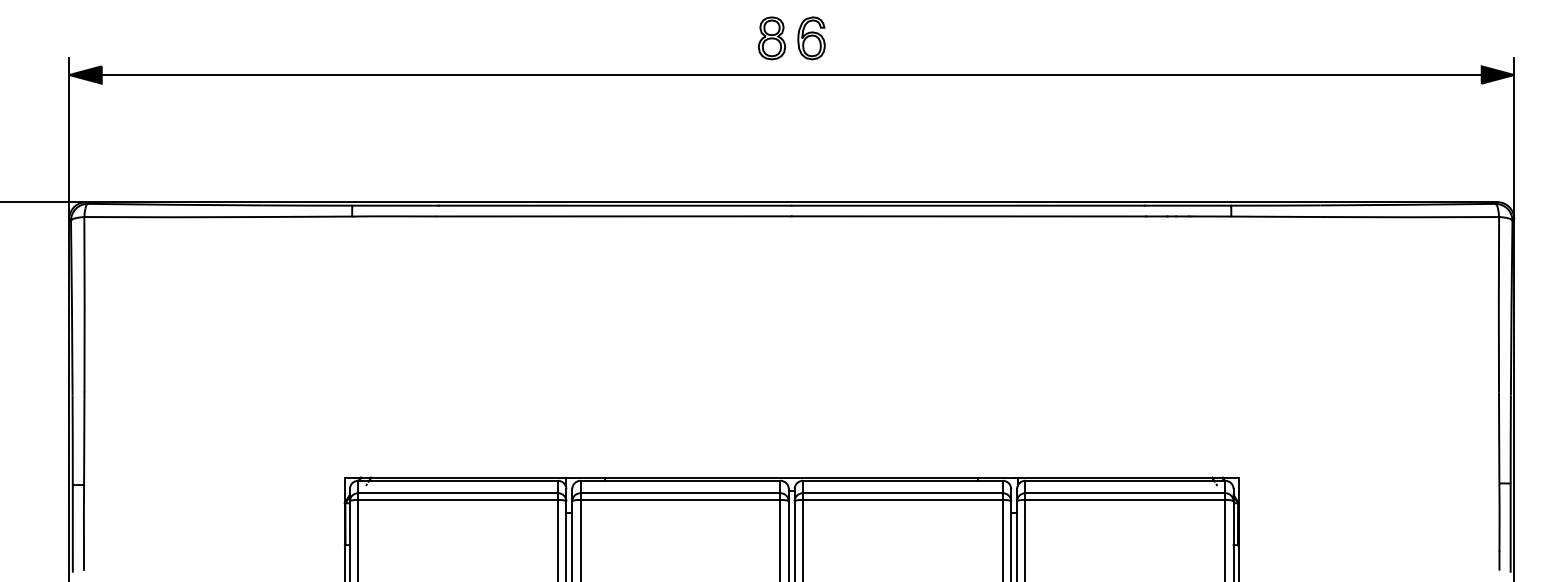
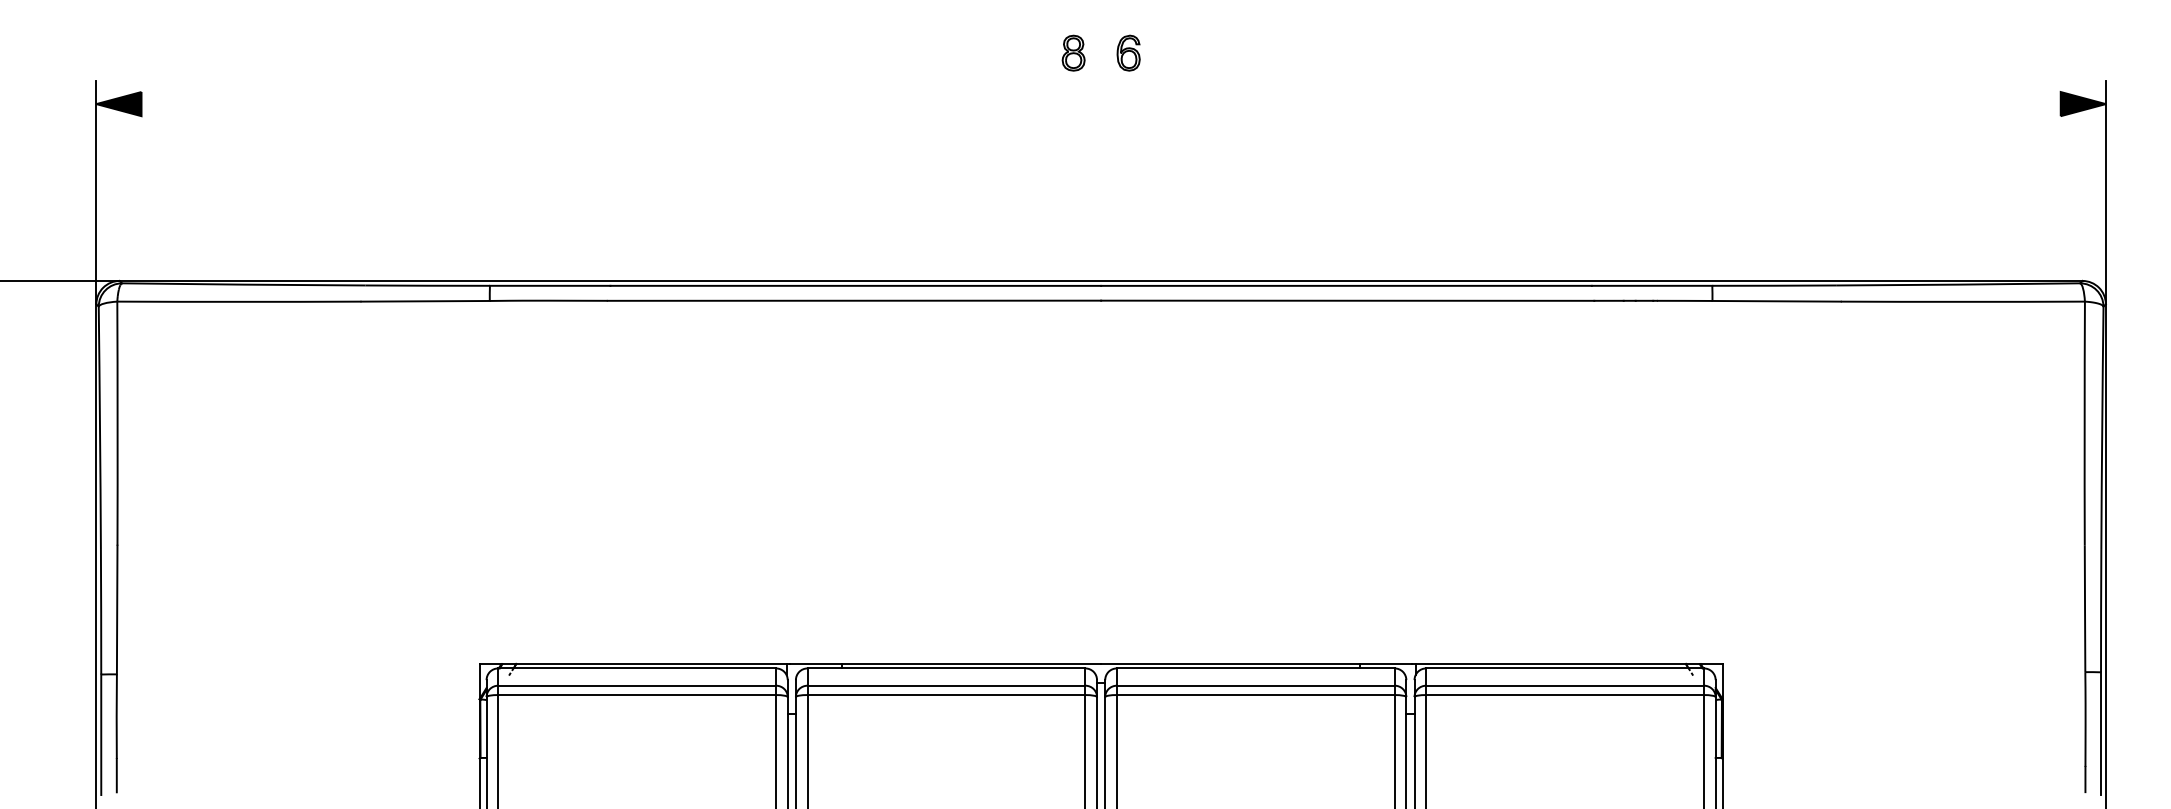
part: (771, 38) -> (1072, 53), size x0.6
part: (811, 38) -> (1128, 53), size x0.6
line: (791, 75) -> (1100, 104), removed

